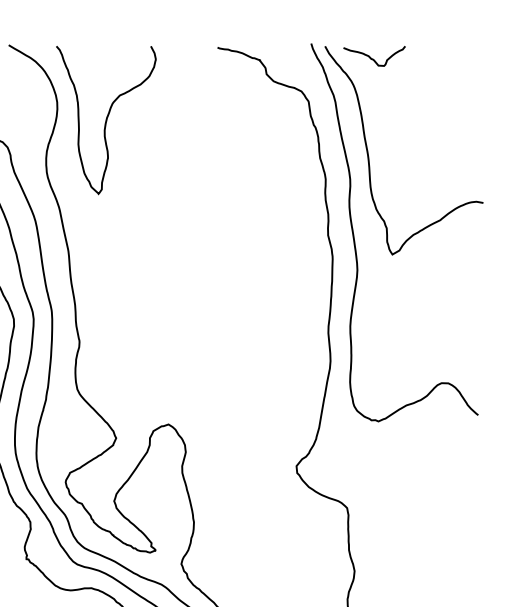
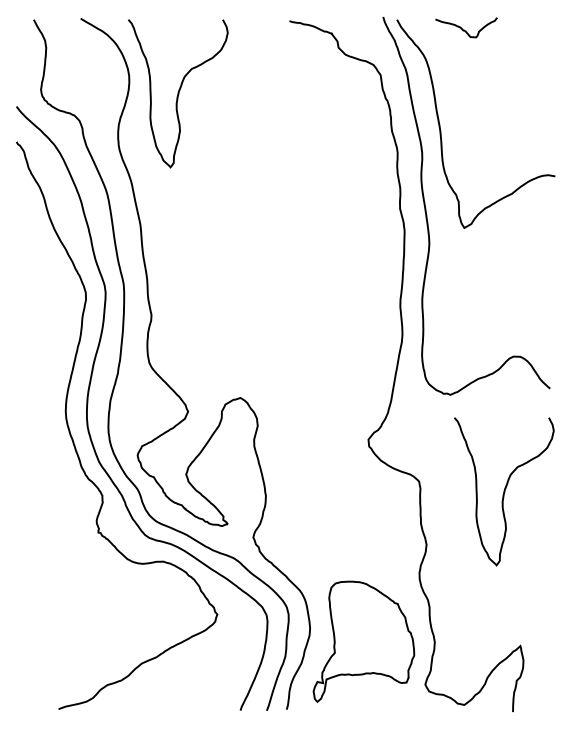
curve: (372, 58) -> (464, 29), moved
curve: (432, 518) -> (504, 491), added

